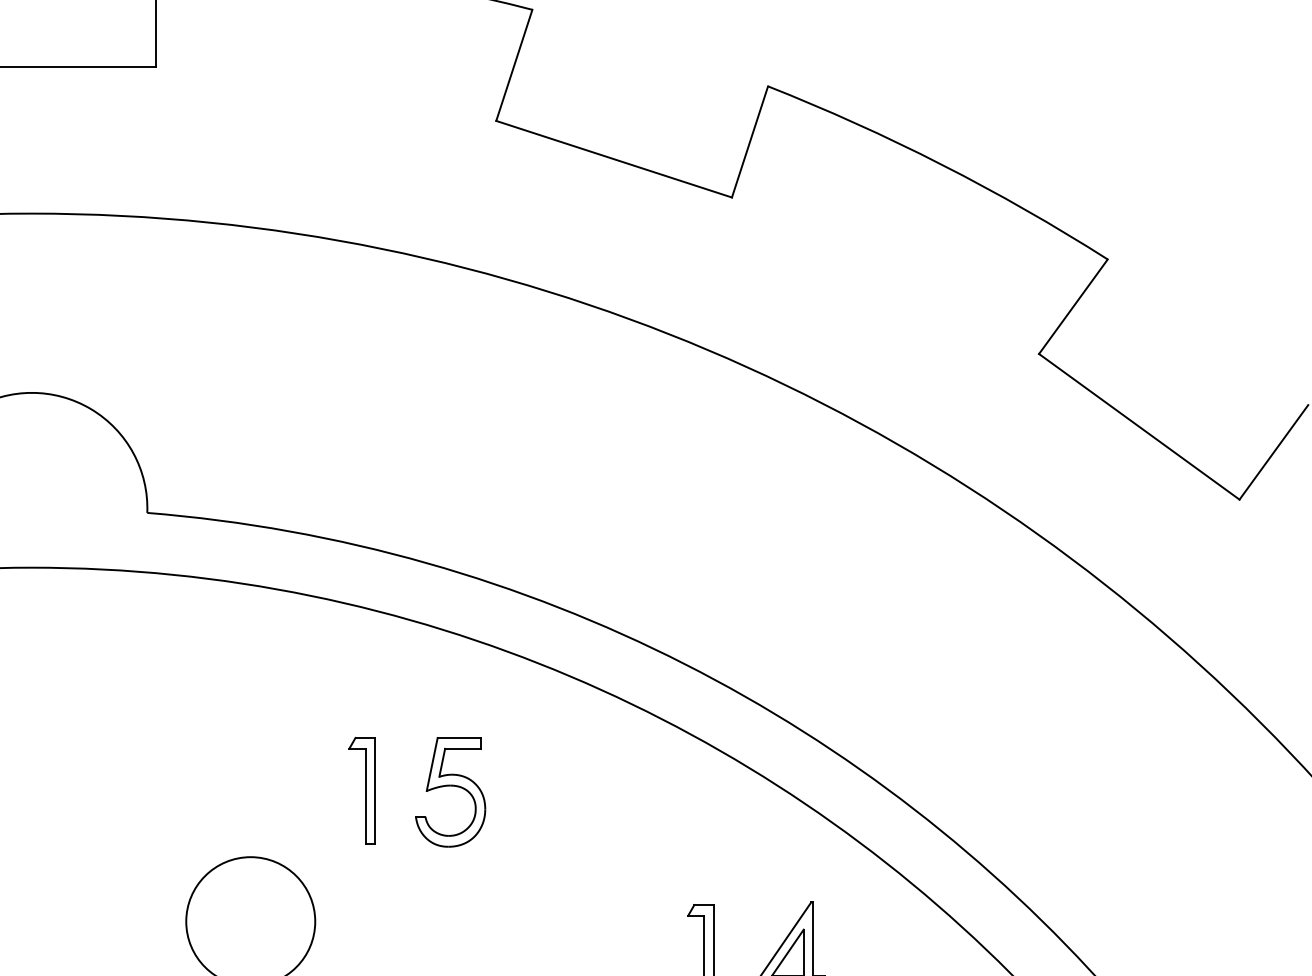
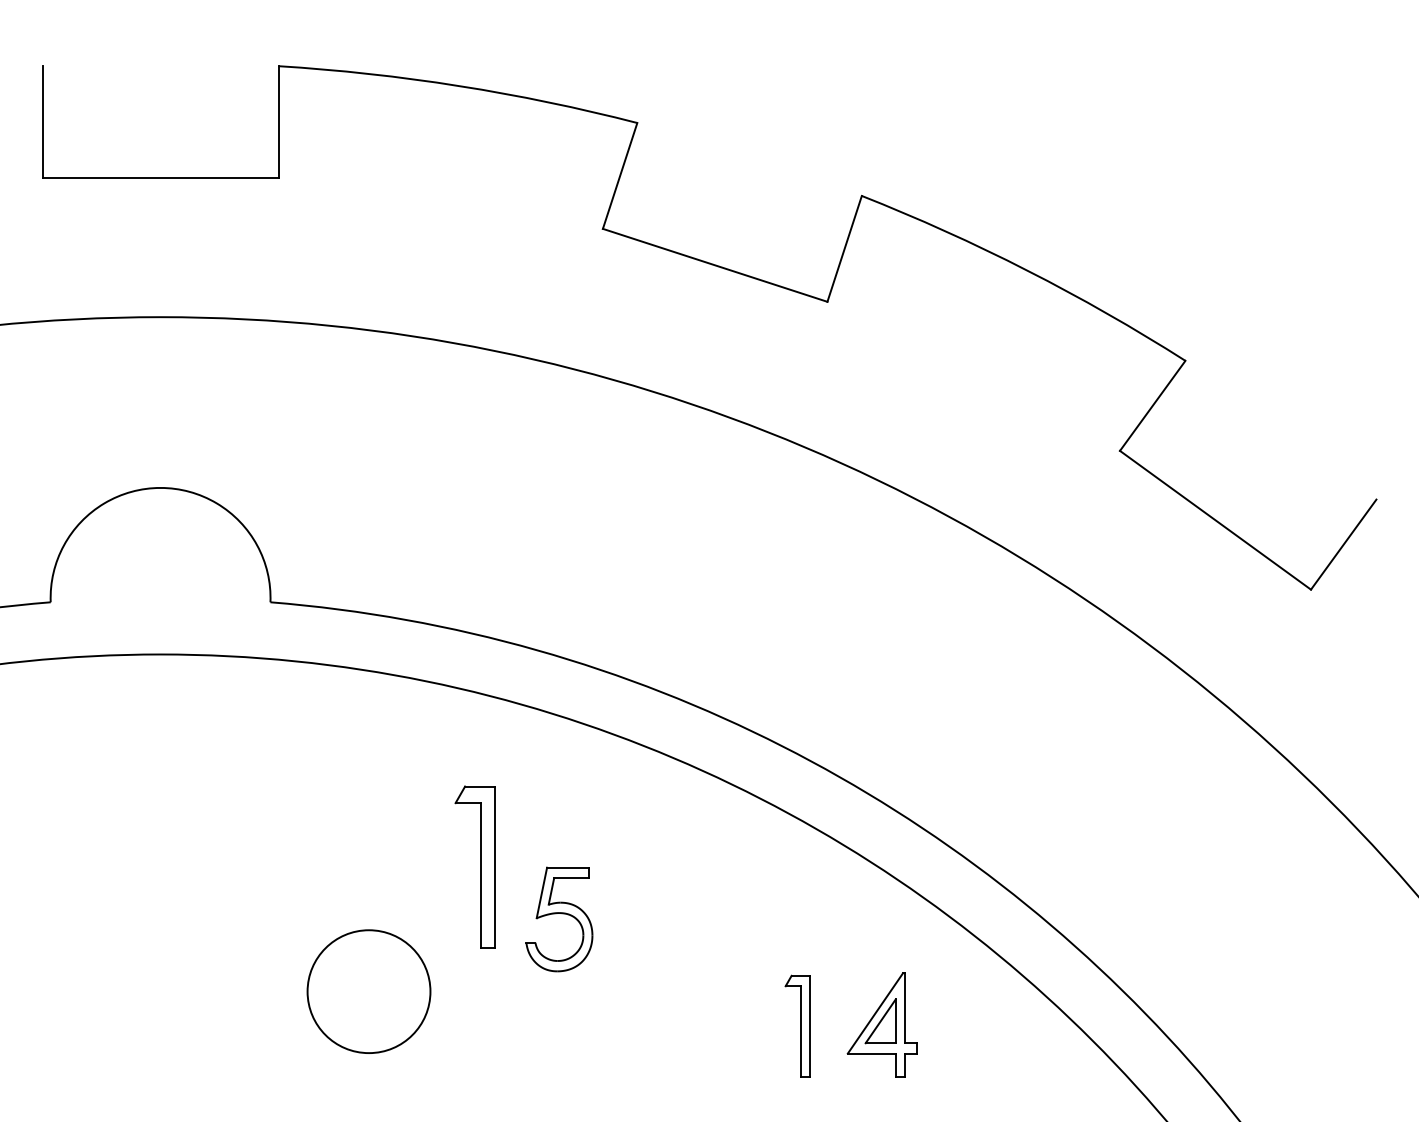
part: (361, 790) -> (474, 866), size x1.6
part: (450, 792) -> (559, 919), moved

